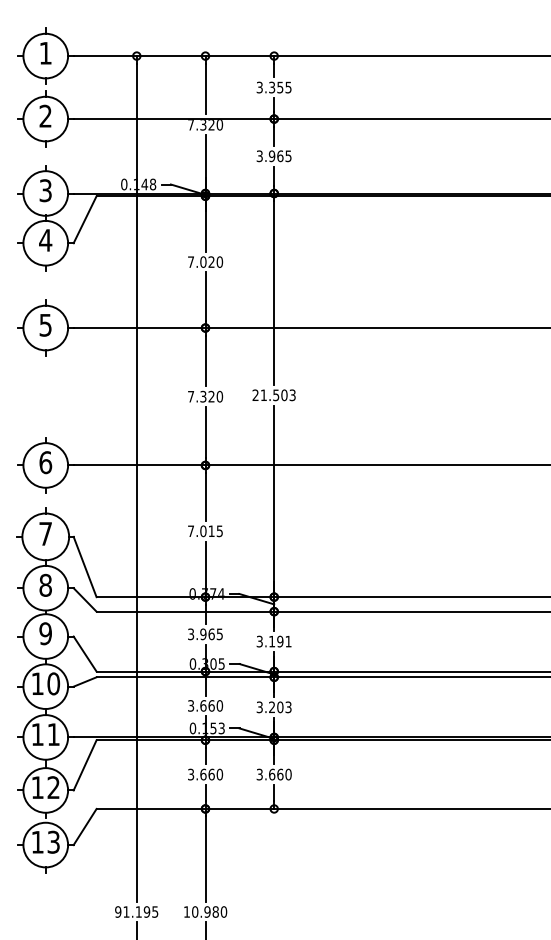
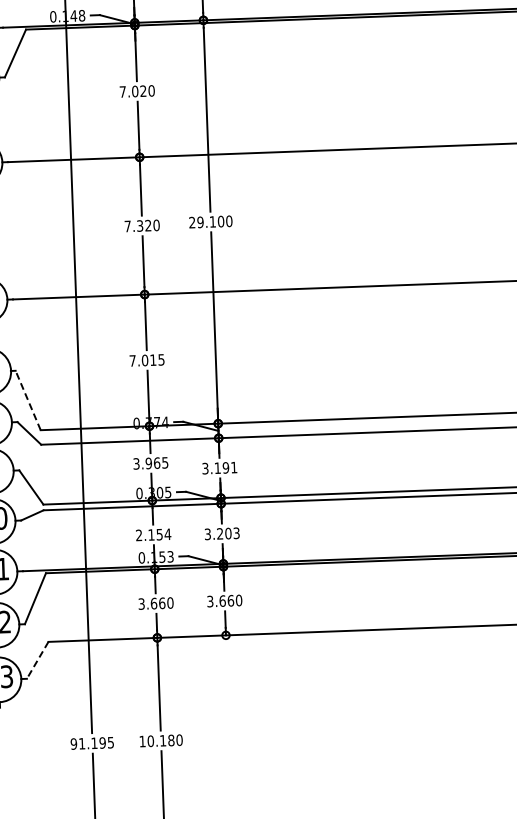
text: (277, 395) -> (214, 222), 21.503 -> 29.100
line: (84, 566) -> (27, 400), solid -> dashed
text: (205, 705) -> (153, 534), 3.660 -> 2.154
line: (84, 827) -> (37, 660), solid -> dashed
text: (207, 911) -> (163, 740), 10.980 -> 10.180

